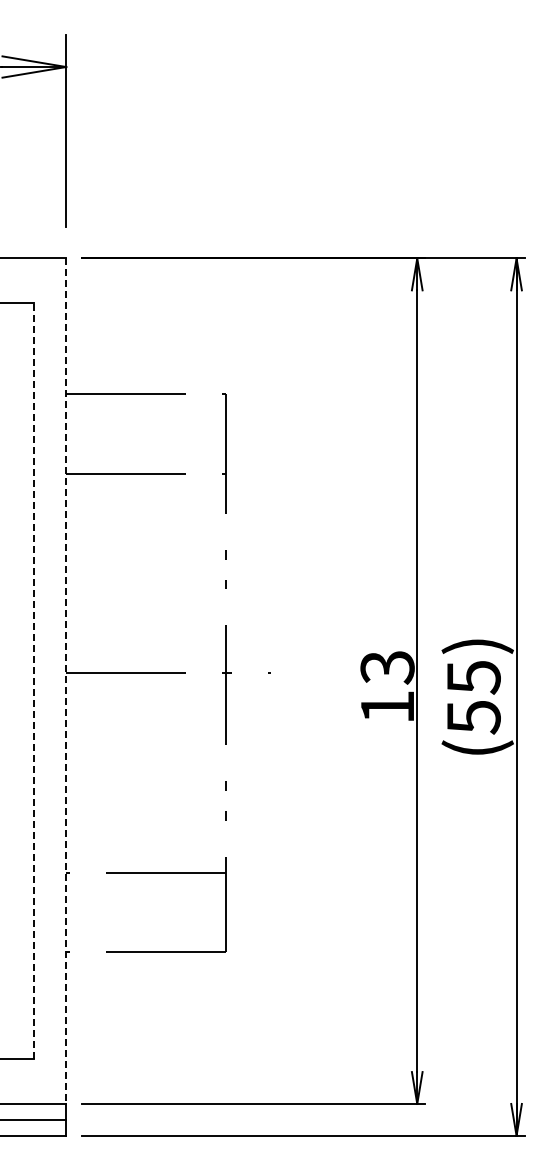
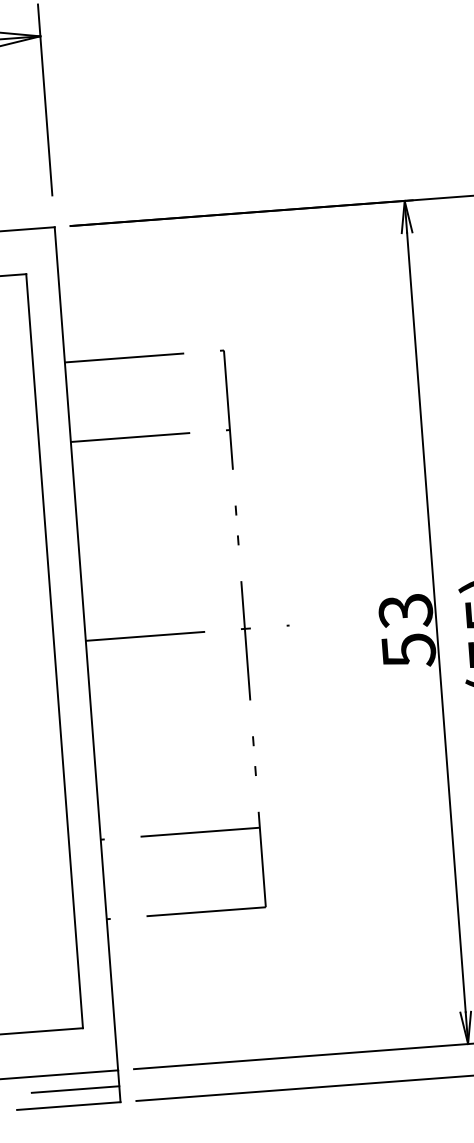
line: (34, 680) -> (54, 650), dashed -> solid
line: (66, 681) -> (86, 649), dashed -> solid
text: (387, 707) -> (408, 650), 13 -> 53

